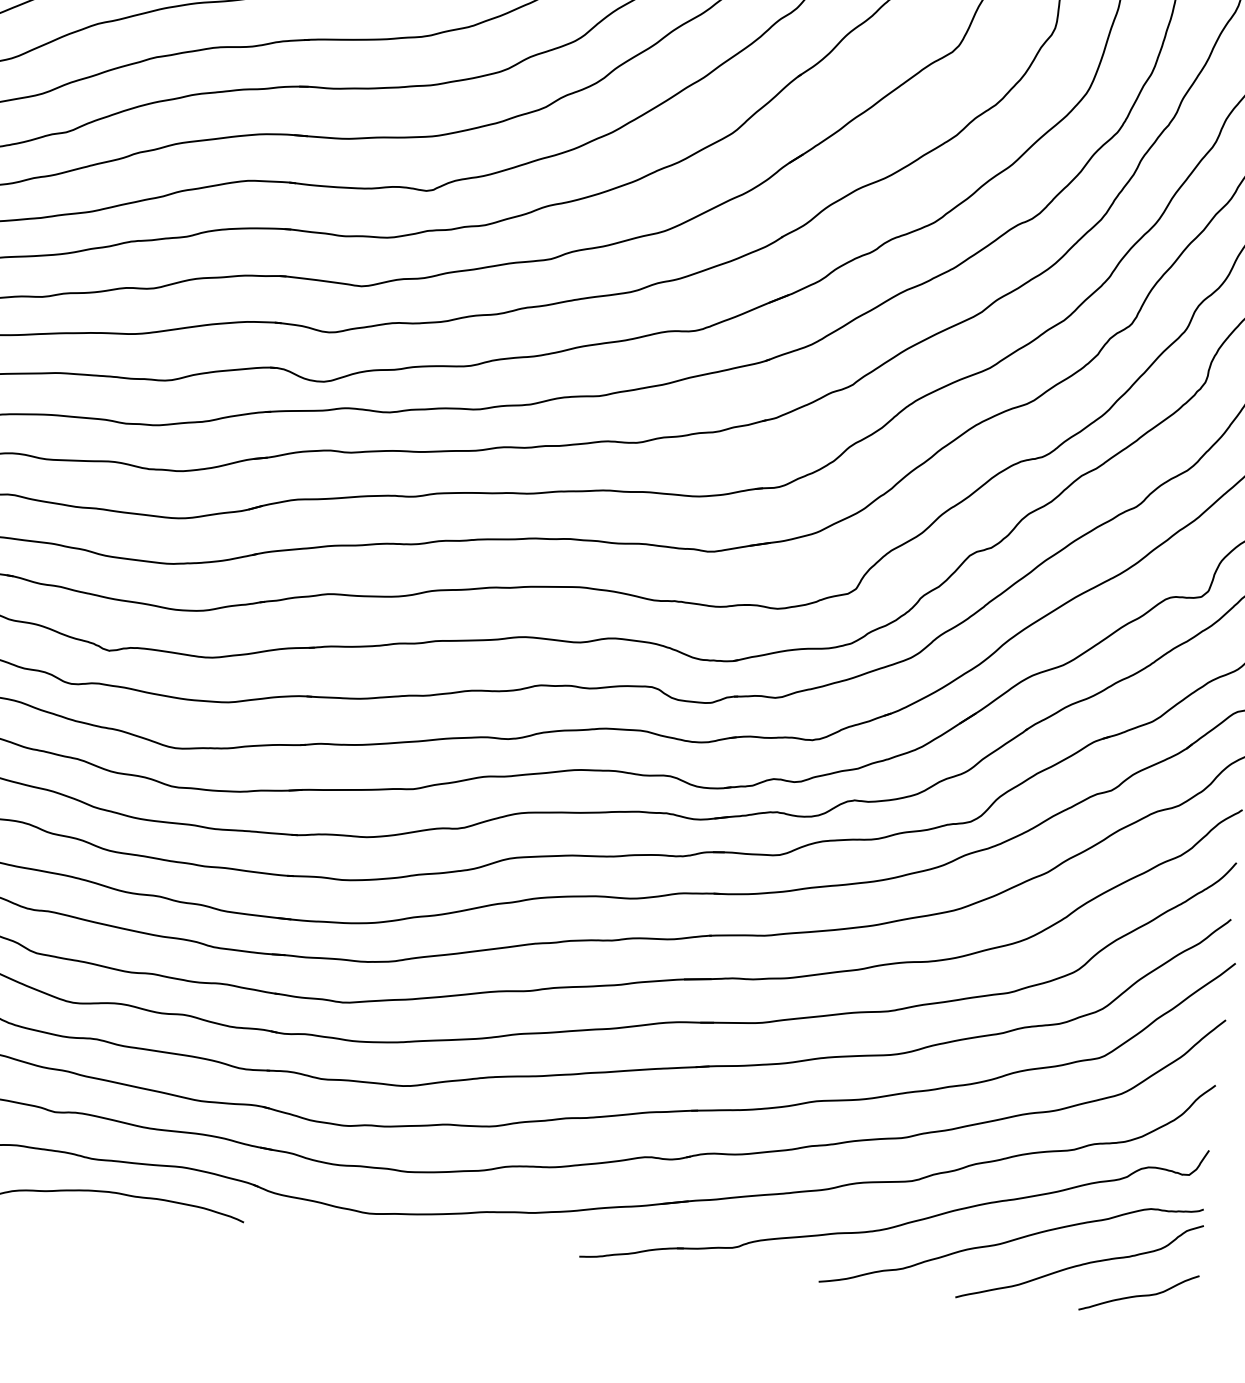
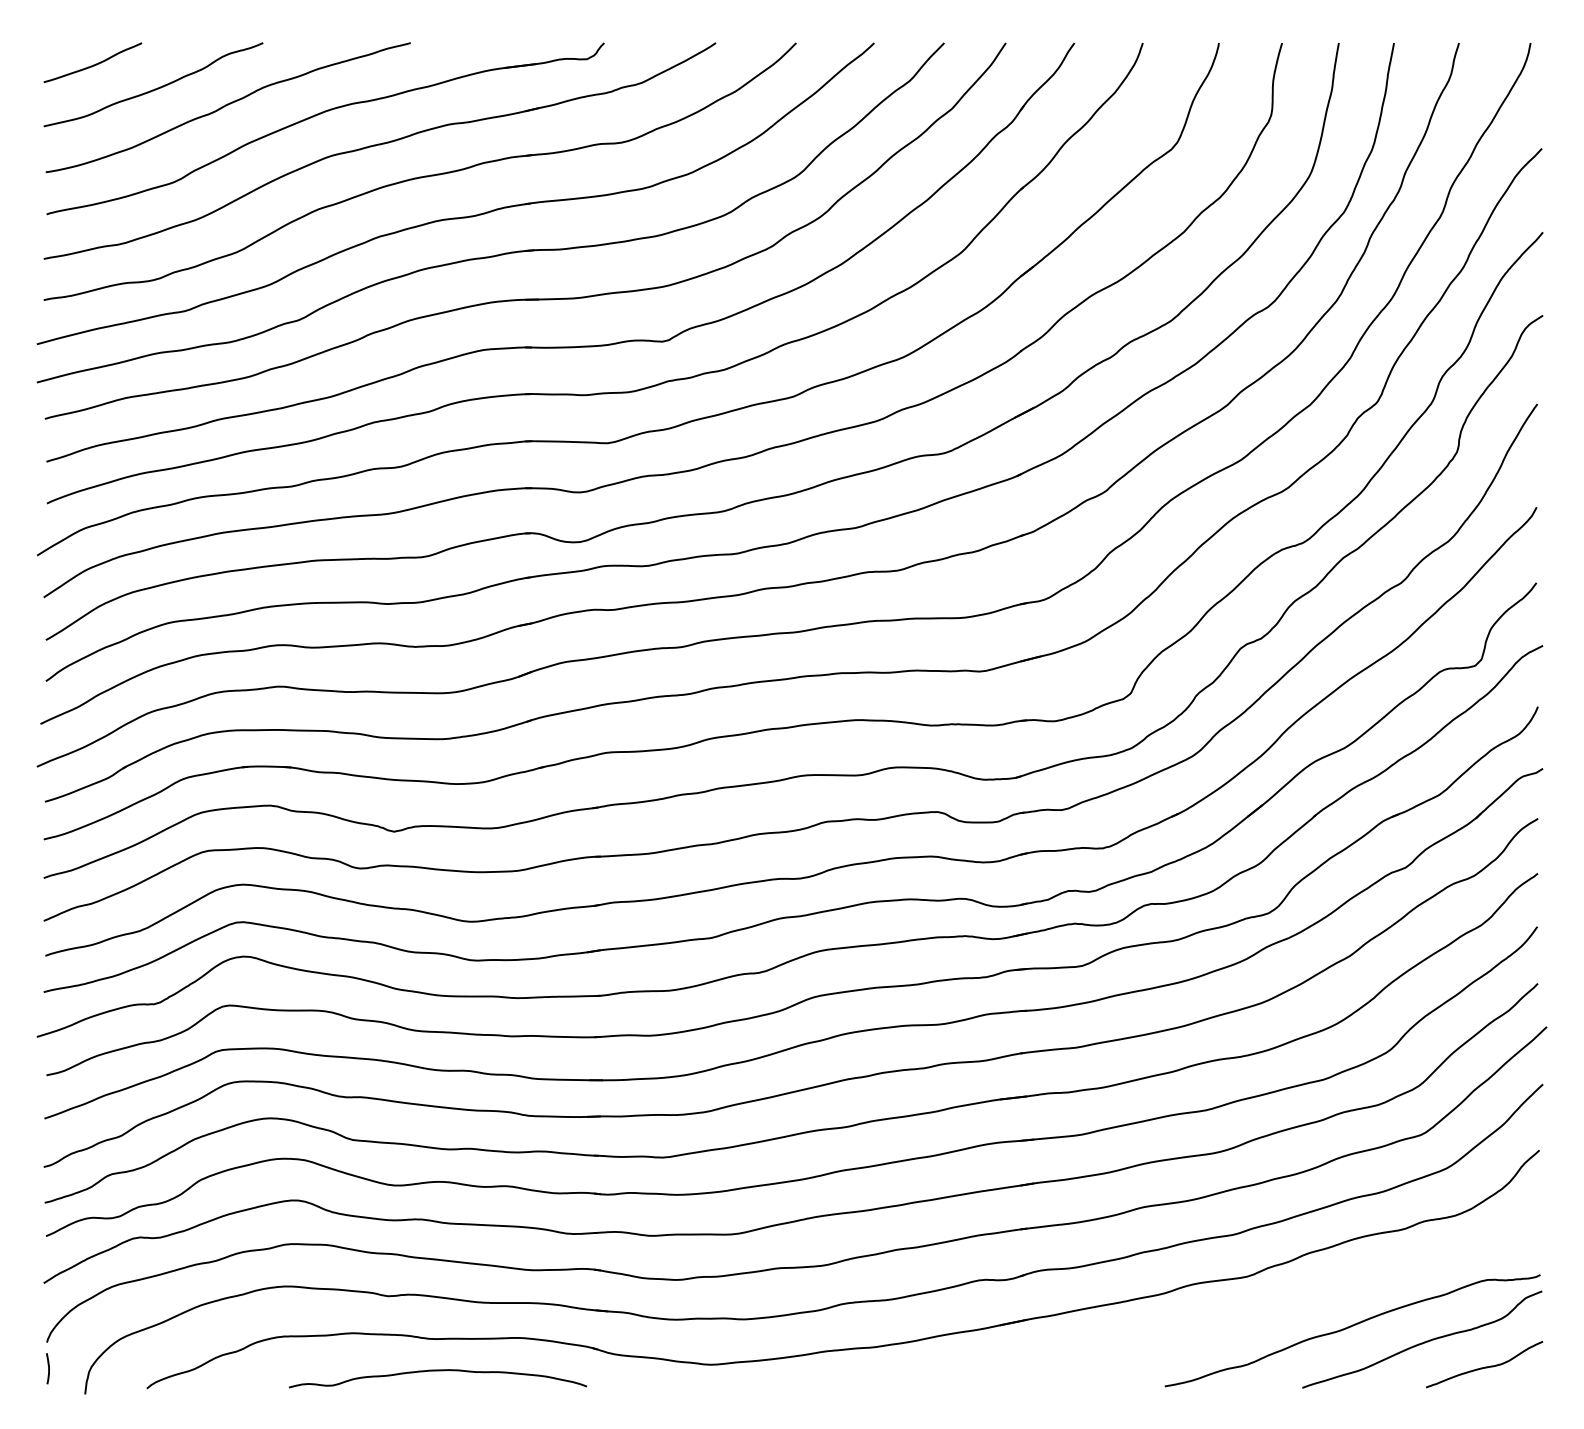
part: (900, 1223) -> (1240, 1320), removed

